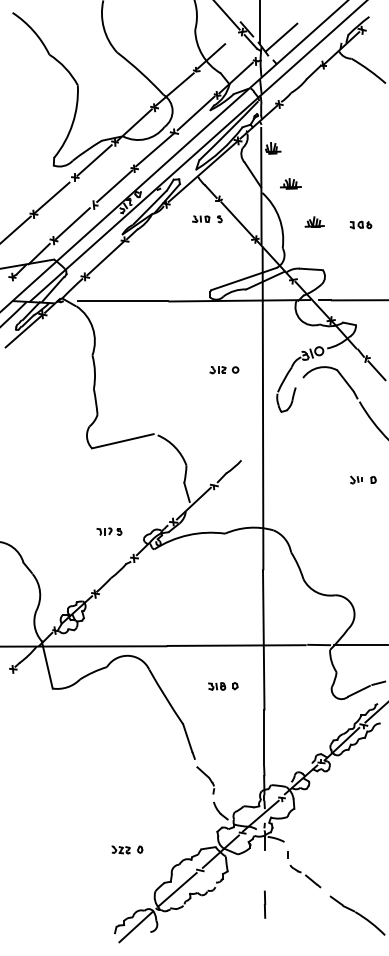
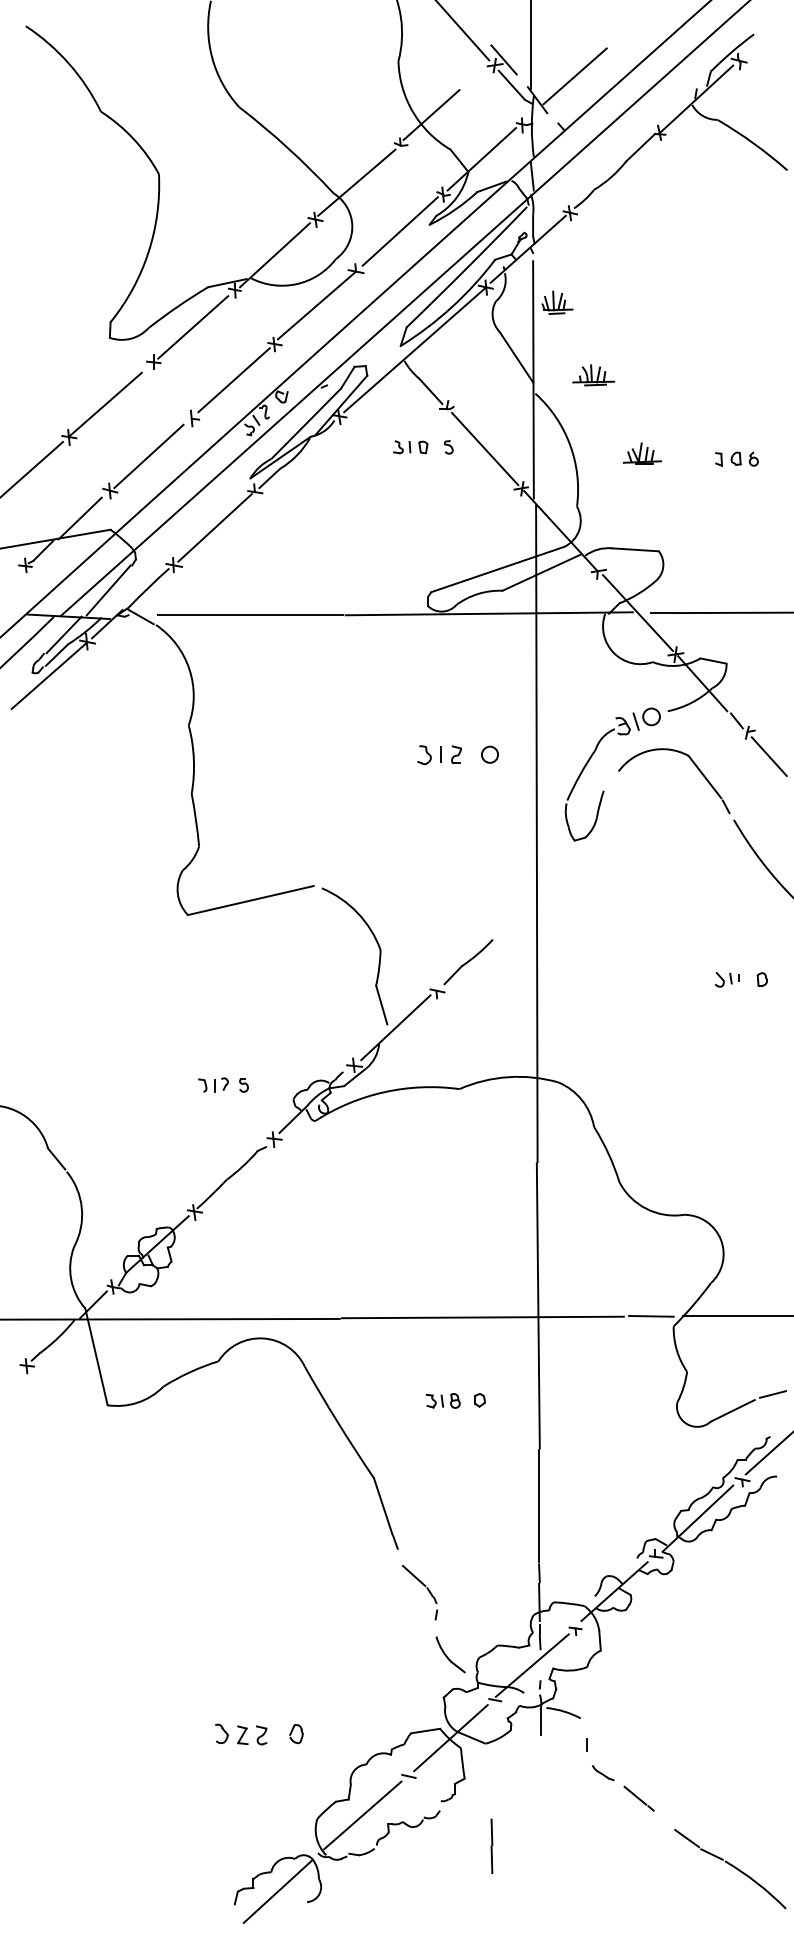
part: (224, 370) -> (458, 756), size x1.4
part: (127, 849) -> (260, 1733), size x1.4
line: (265, 904) -> (492, 1845), moved

